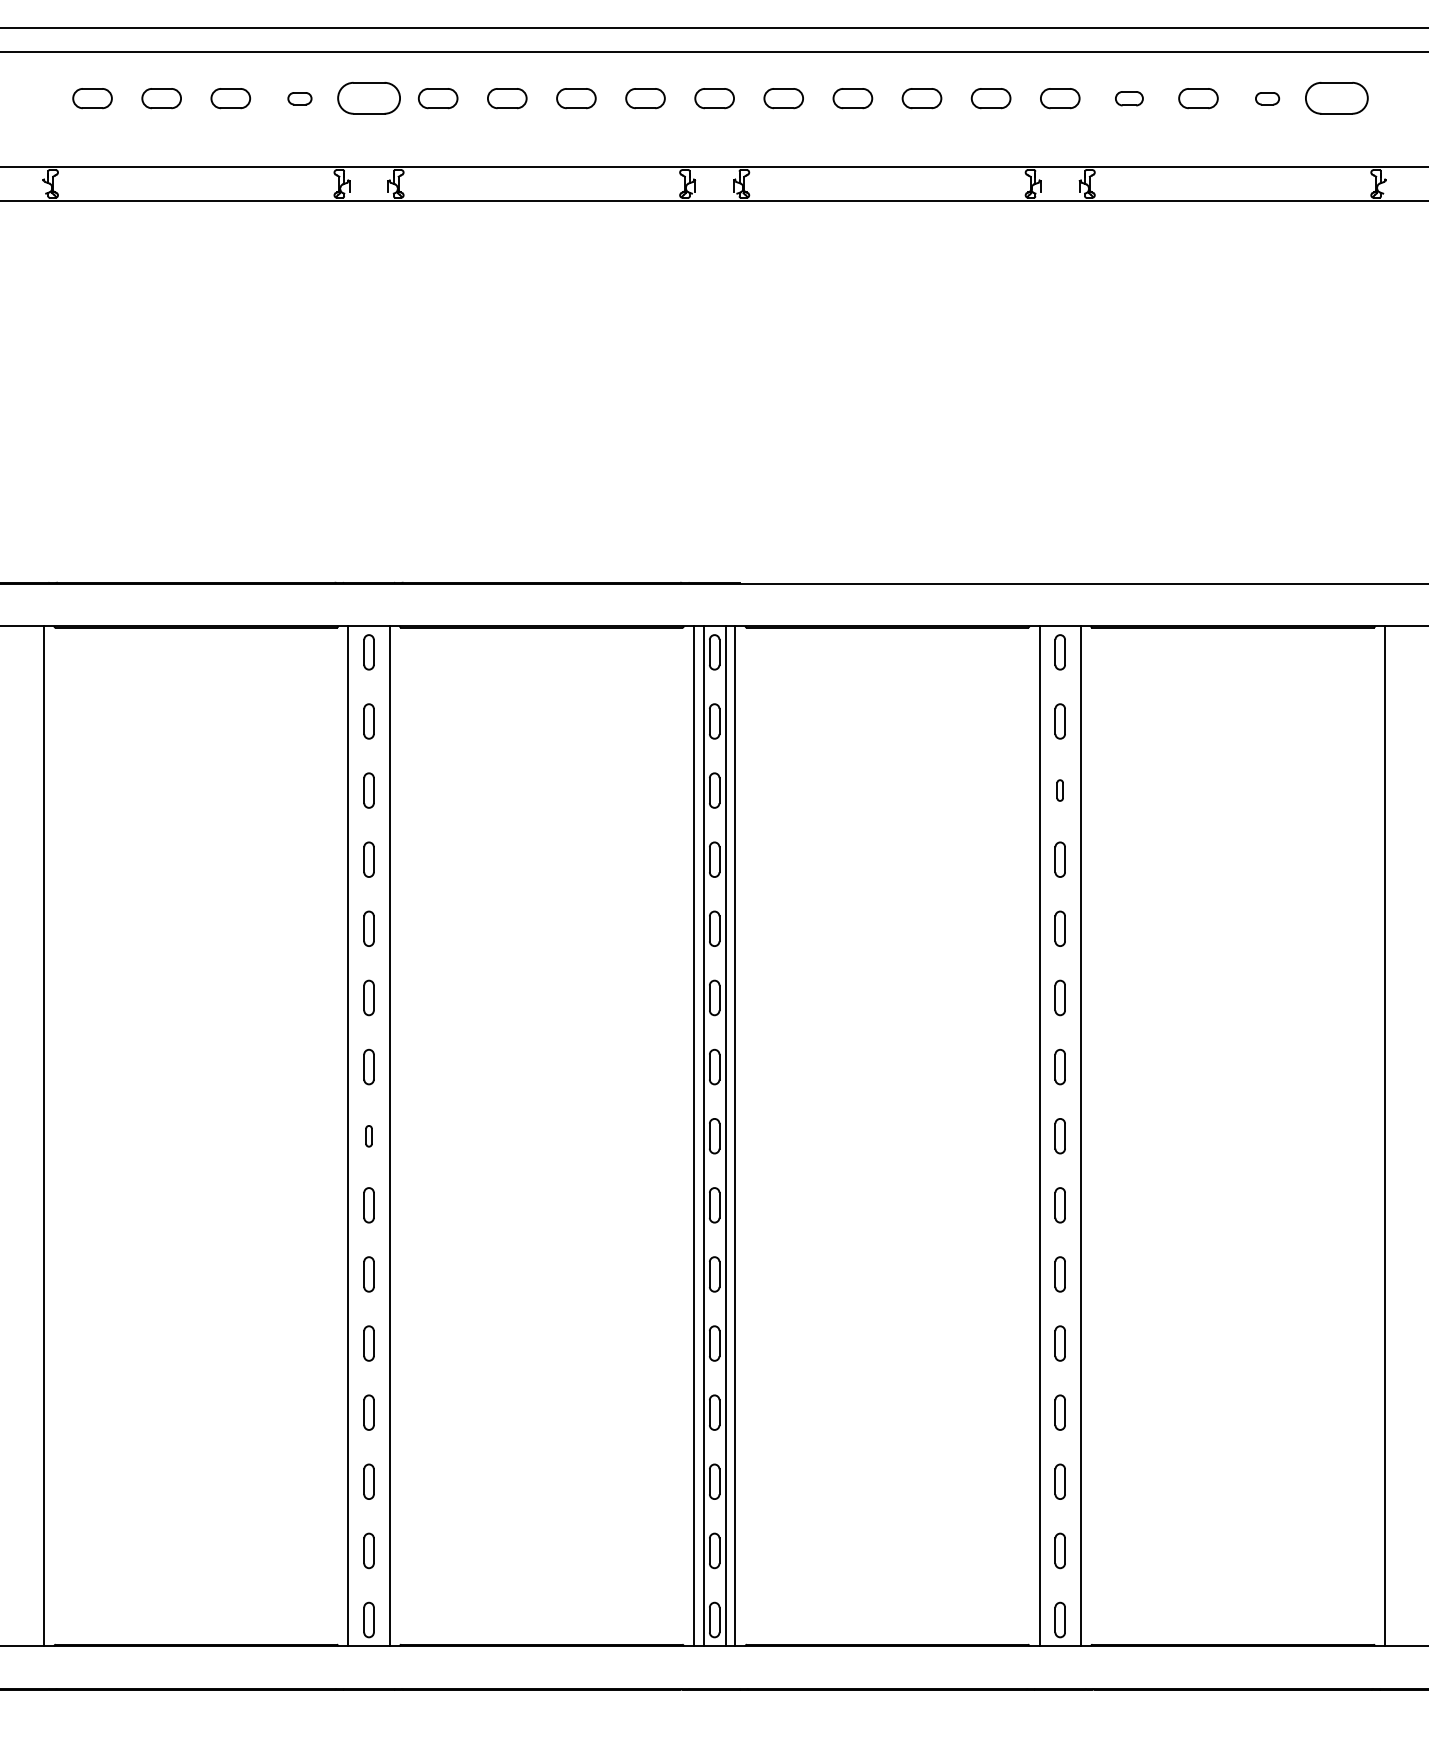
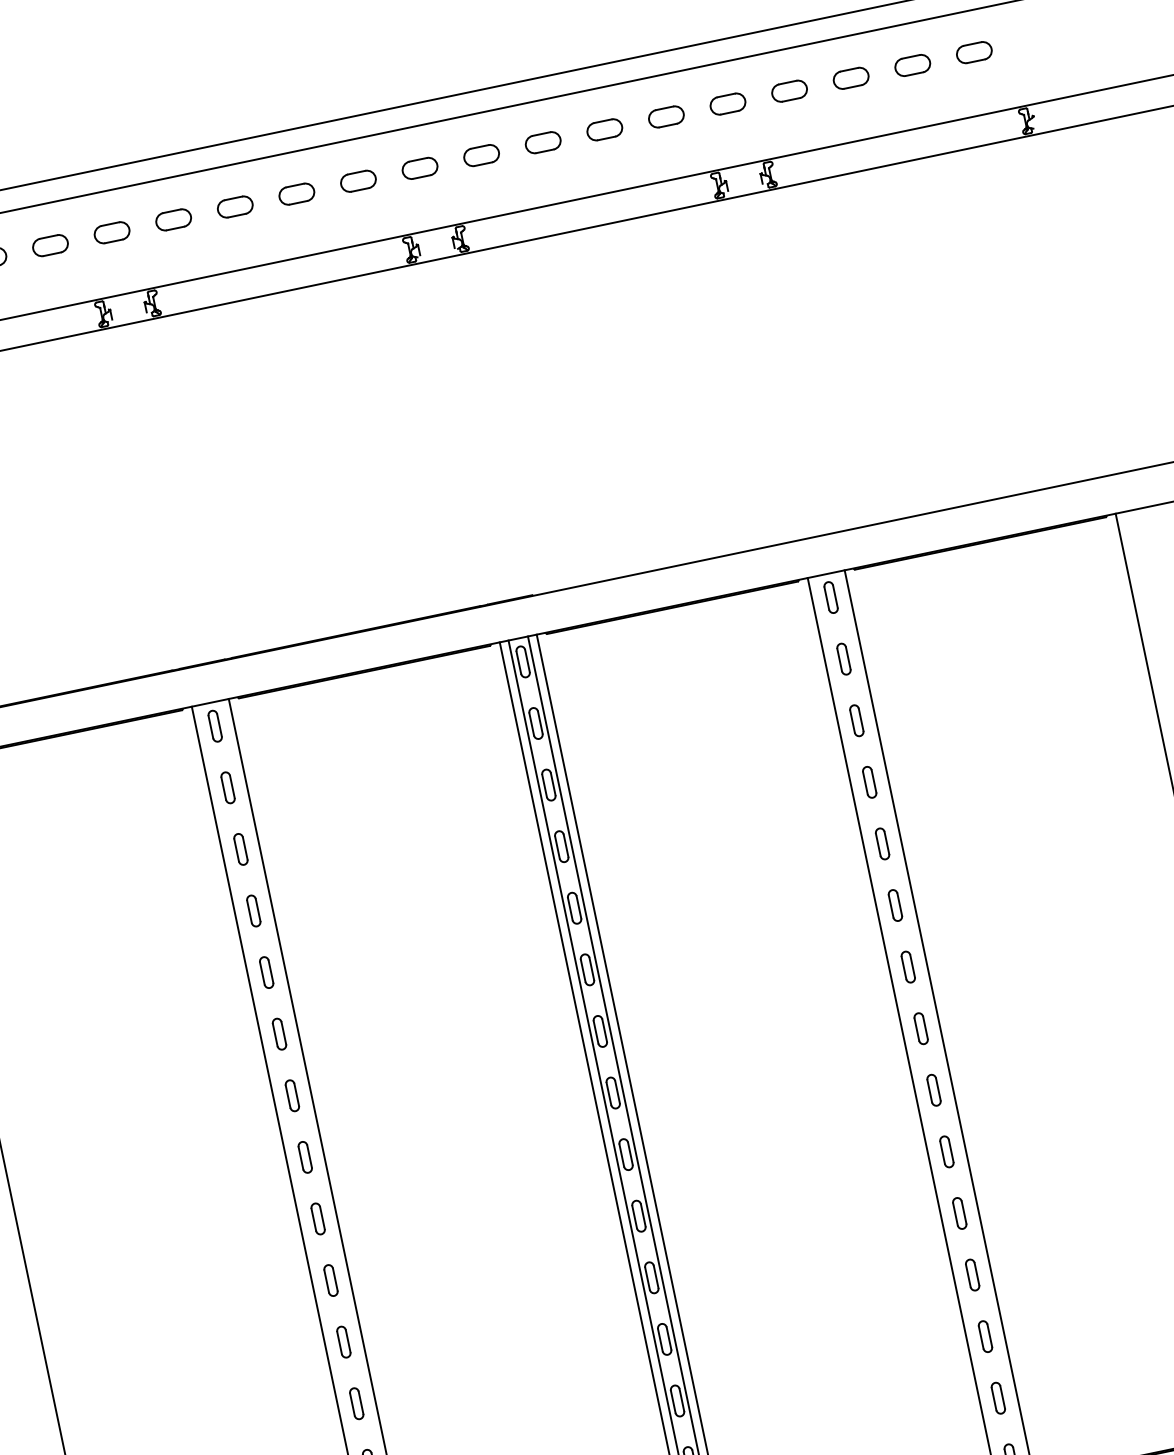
part: (299, 98) -> (50, 245), size x1.67
part: (368, 98) -> (111, 232), size x0.62
part: (1129, 98) -> (789, 91), size x1.43
part: (1267, 98) -> (912, 65), size x1.67
part: (1336, 98) -> (974, 52), size x0.62
part: (1059, 790) -> (856, 720), size x1.67
part: (368, 1136) -> (304, 1157), size x1.67

